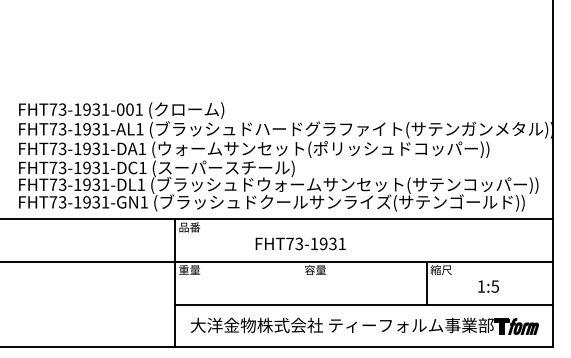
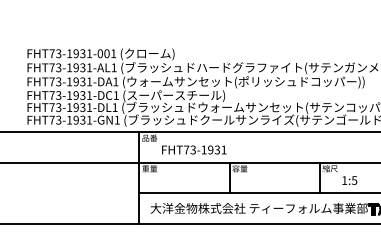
text: (300, 243) -> (194, 149), moved
line: (300, 282) -> (229, 177), added
text: (488, 286) -> (349, 180), moved

